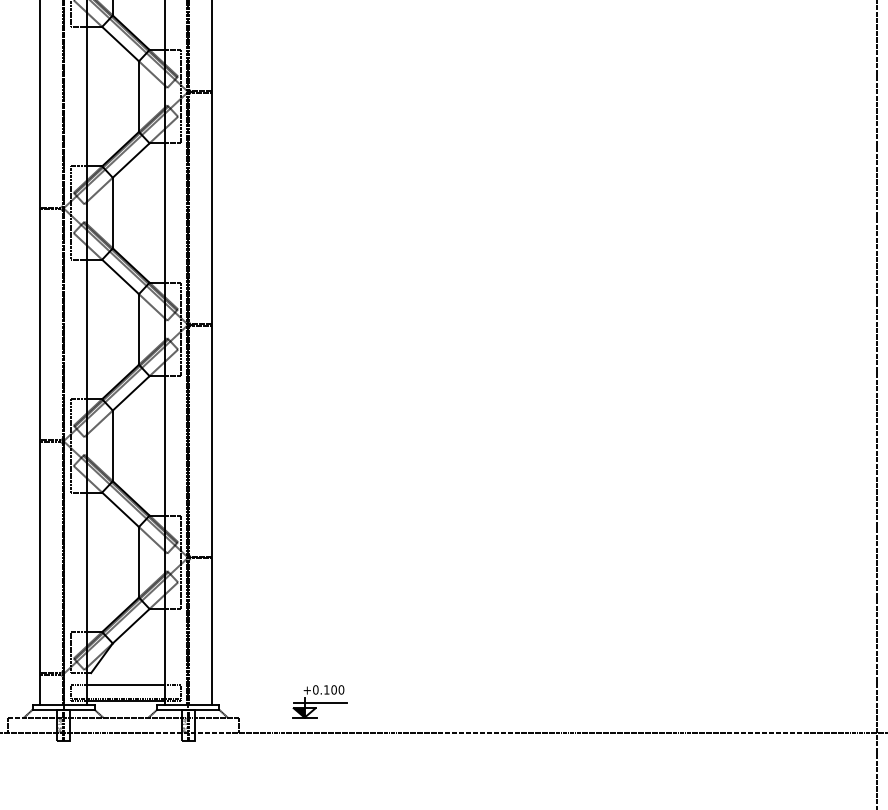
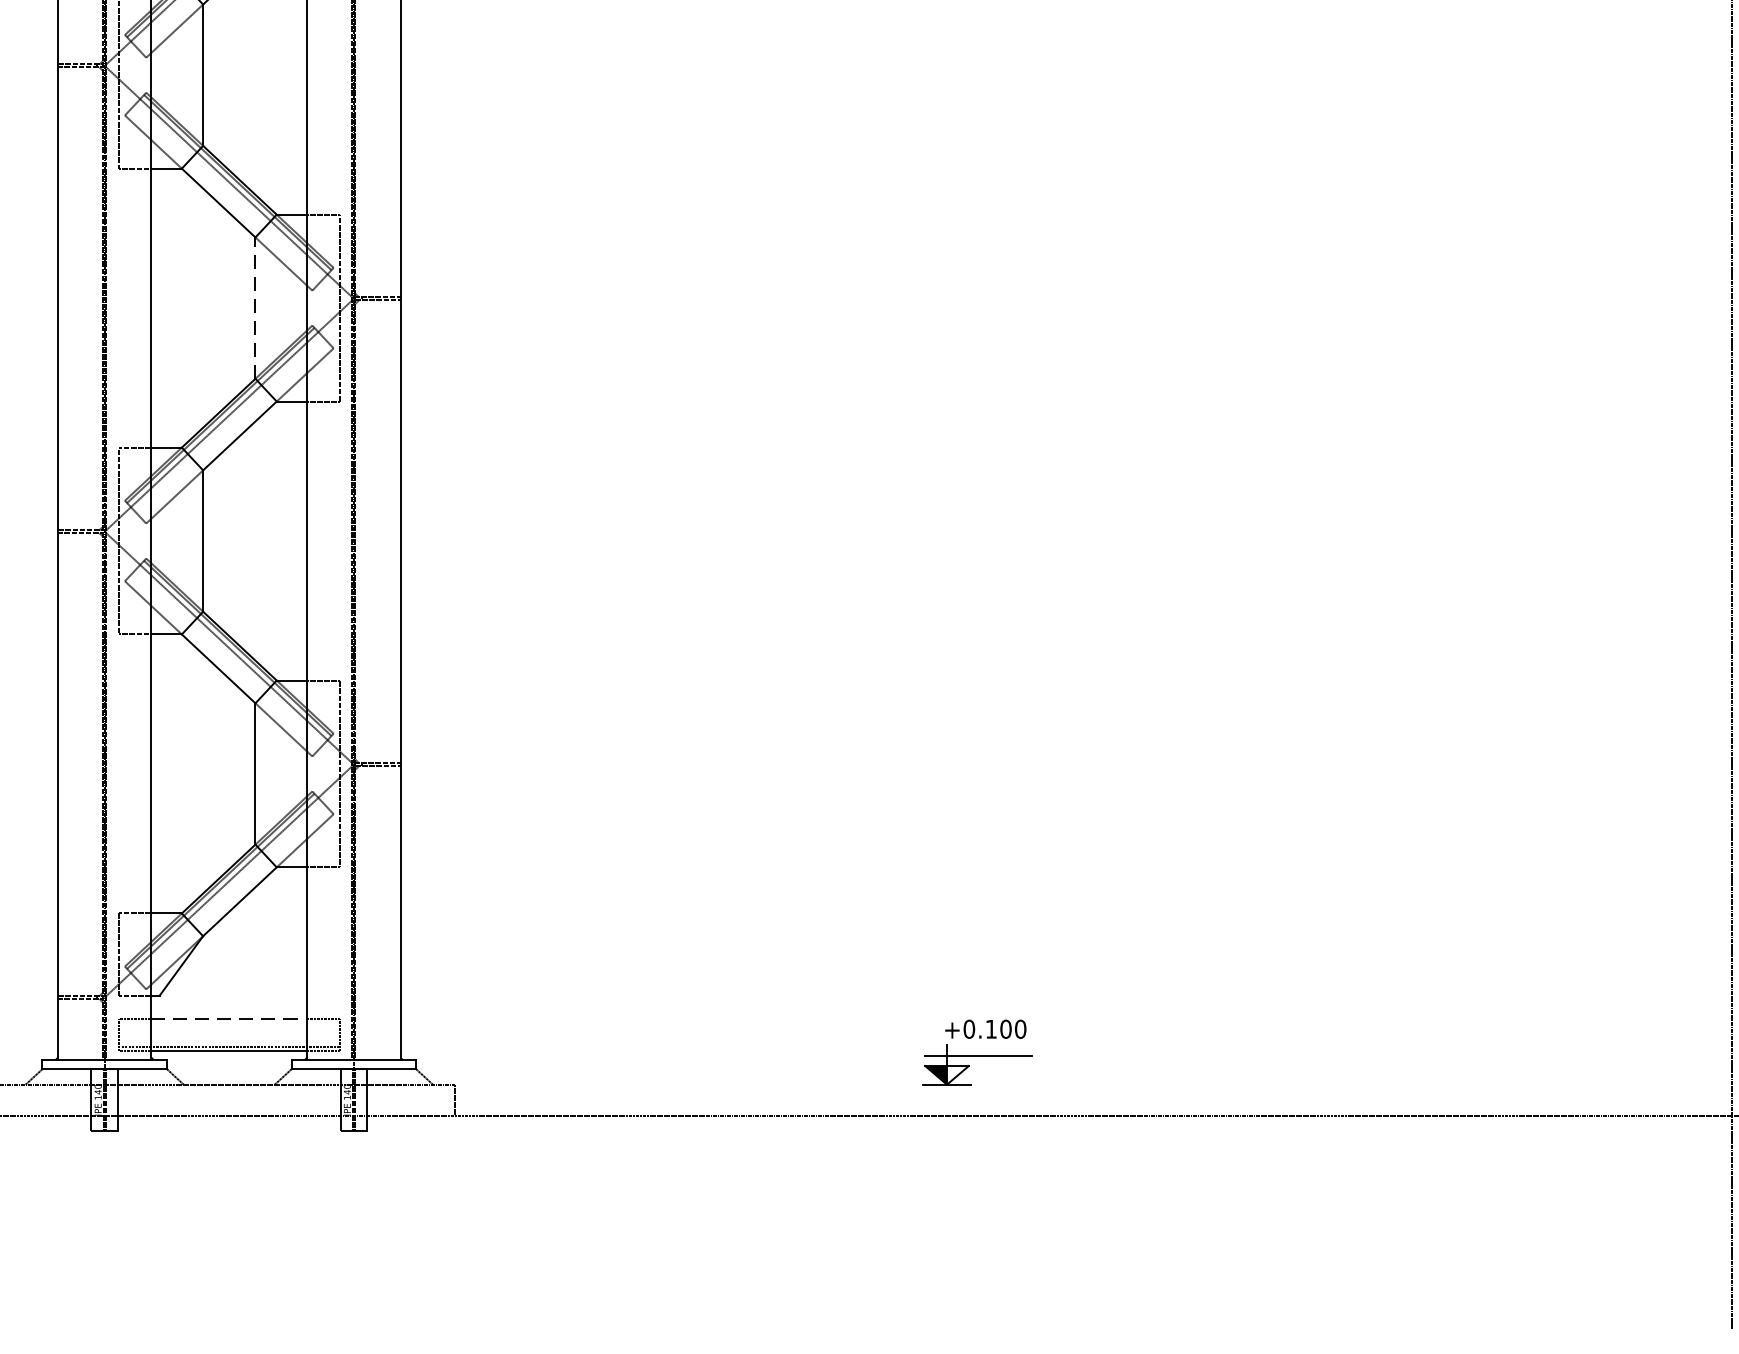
line: (138, 328) -> (254, 306), solid -> dashed
line: (125, 684) -> (228, 1018), solid -> dashed
part: (319, 701) -> (976, 1052), moved

